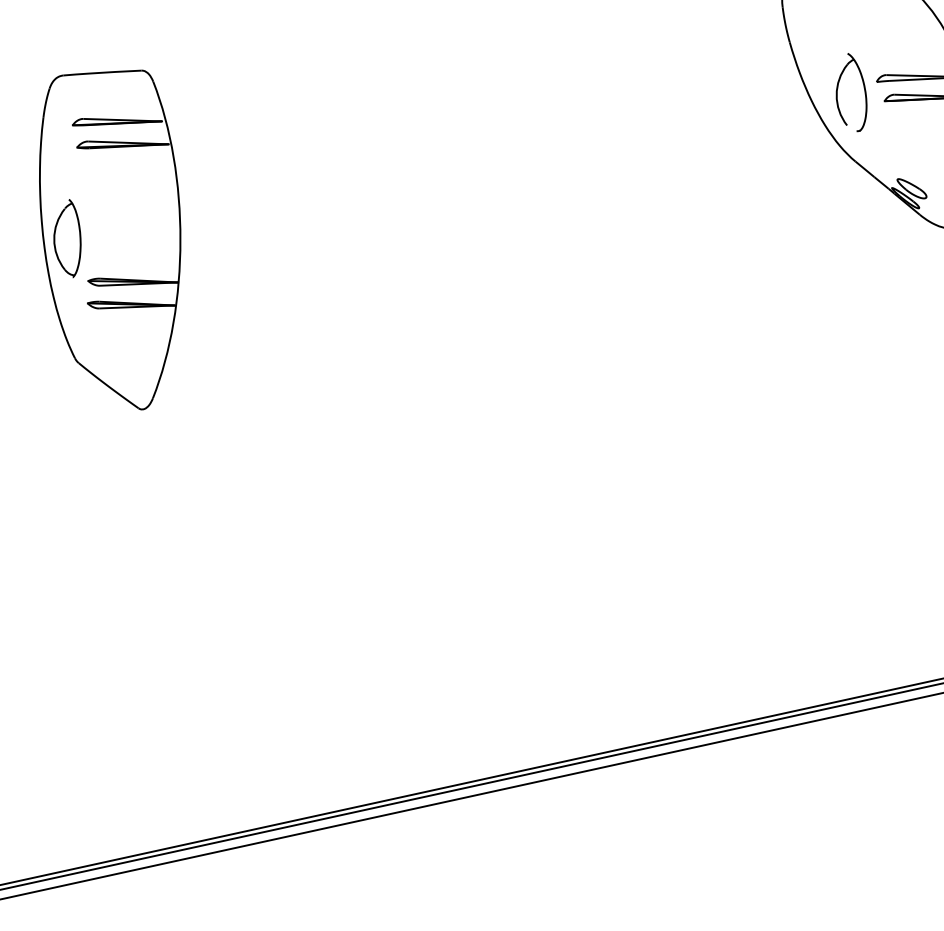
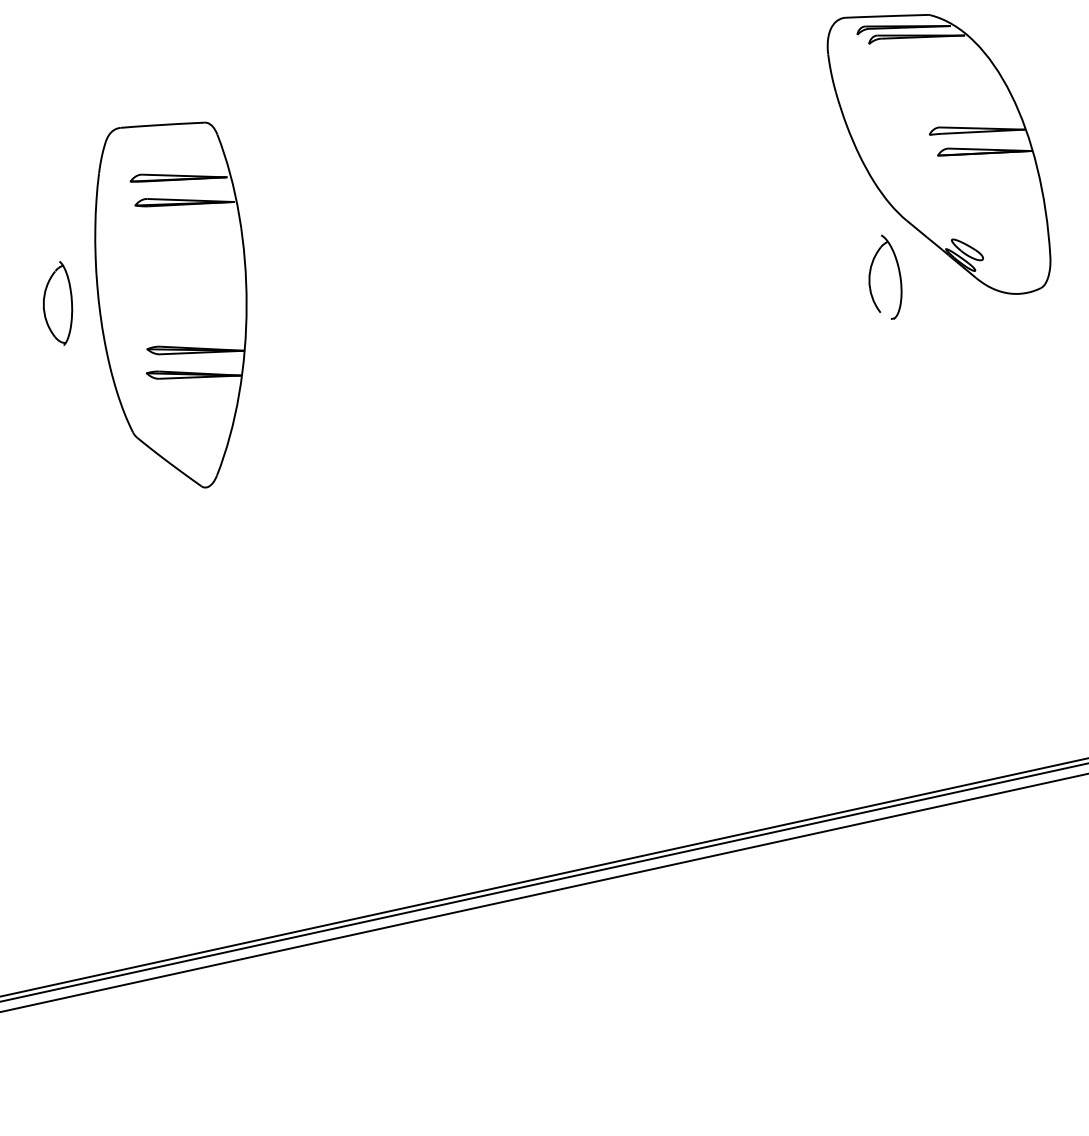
part: (863, 88) -> (898, 272), moved
part: (109, 239) -> (170, 304), moved

